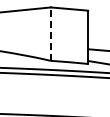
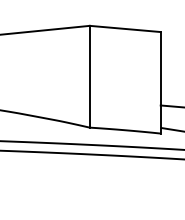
line: (50, 34) -> (88, 77), dashed -> solid

